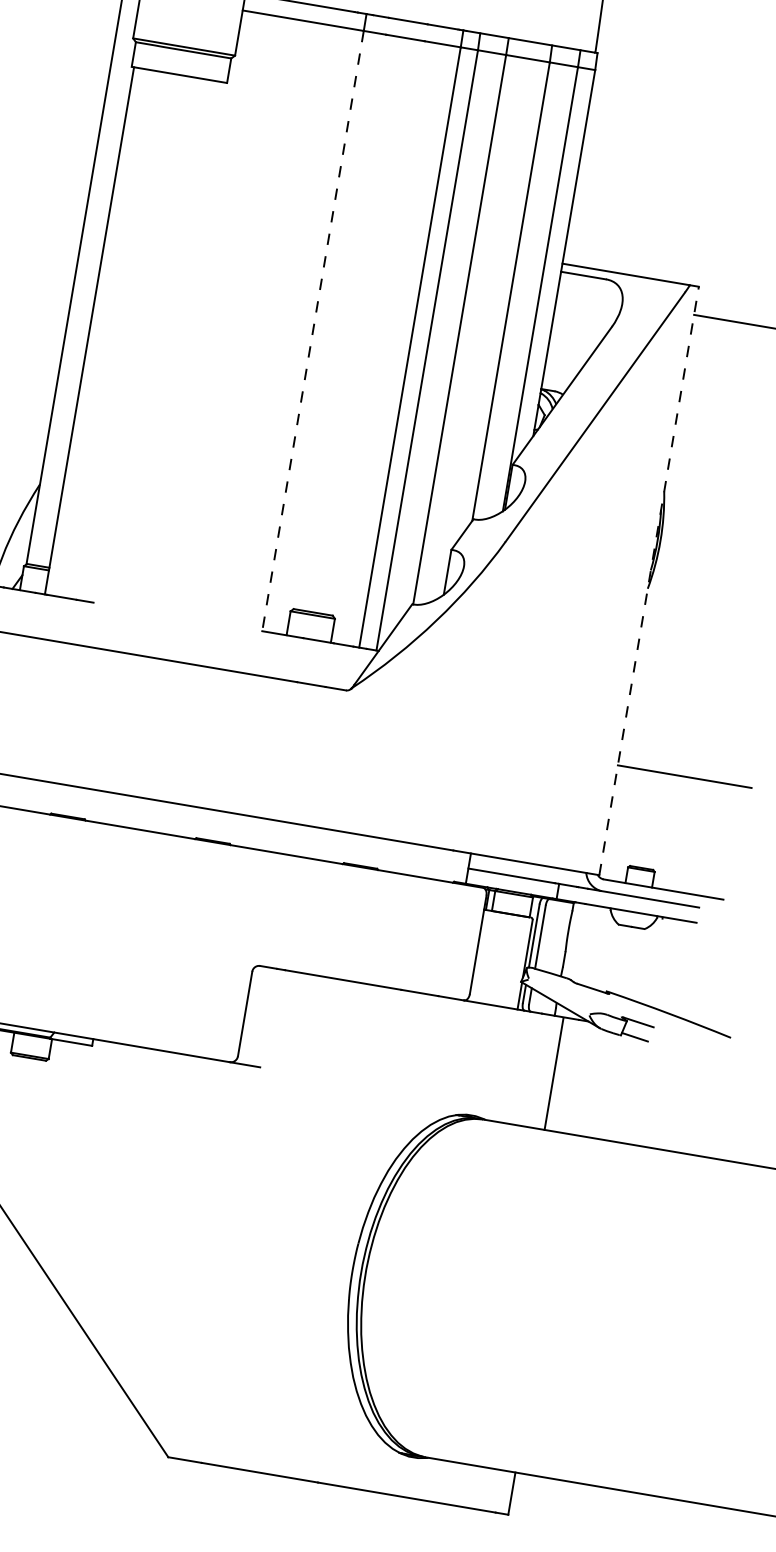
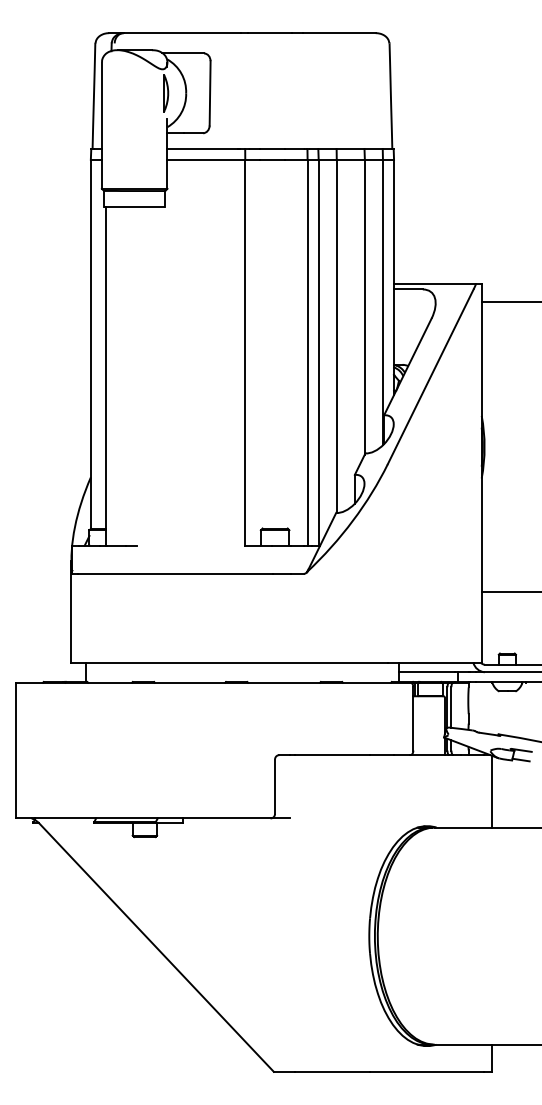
line: (313, 330) -> (245, 352), dashed -> solid
line: (649, 579) -> (481, 472), dashed -> solid
line: (554, 1073) -> (492, 791), moved

